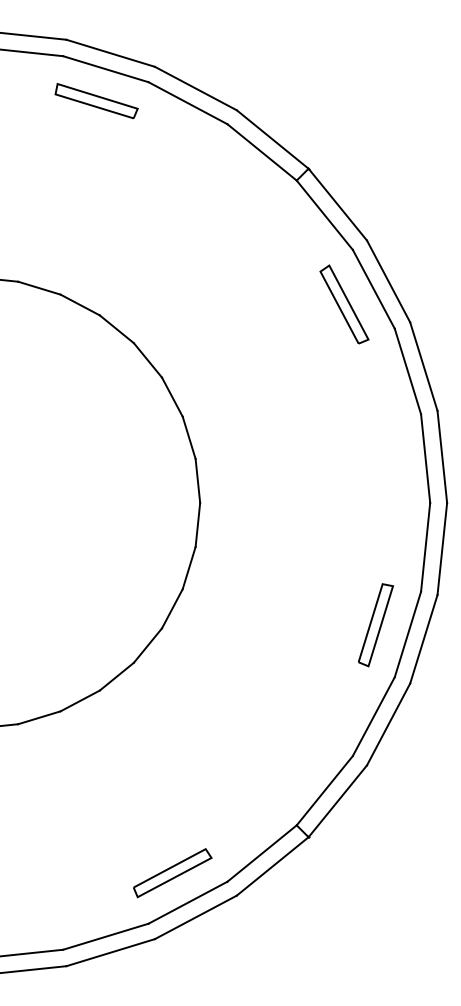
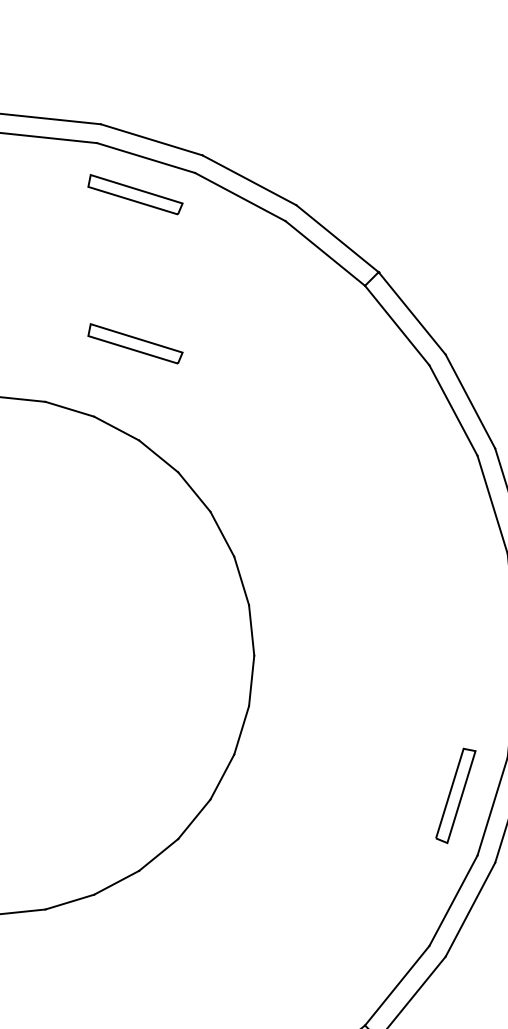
part: (96, 231) -> (135, 344), added
part: (344, 304) -> (419, 427), removed

